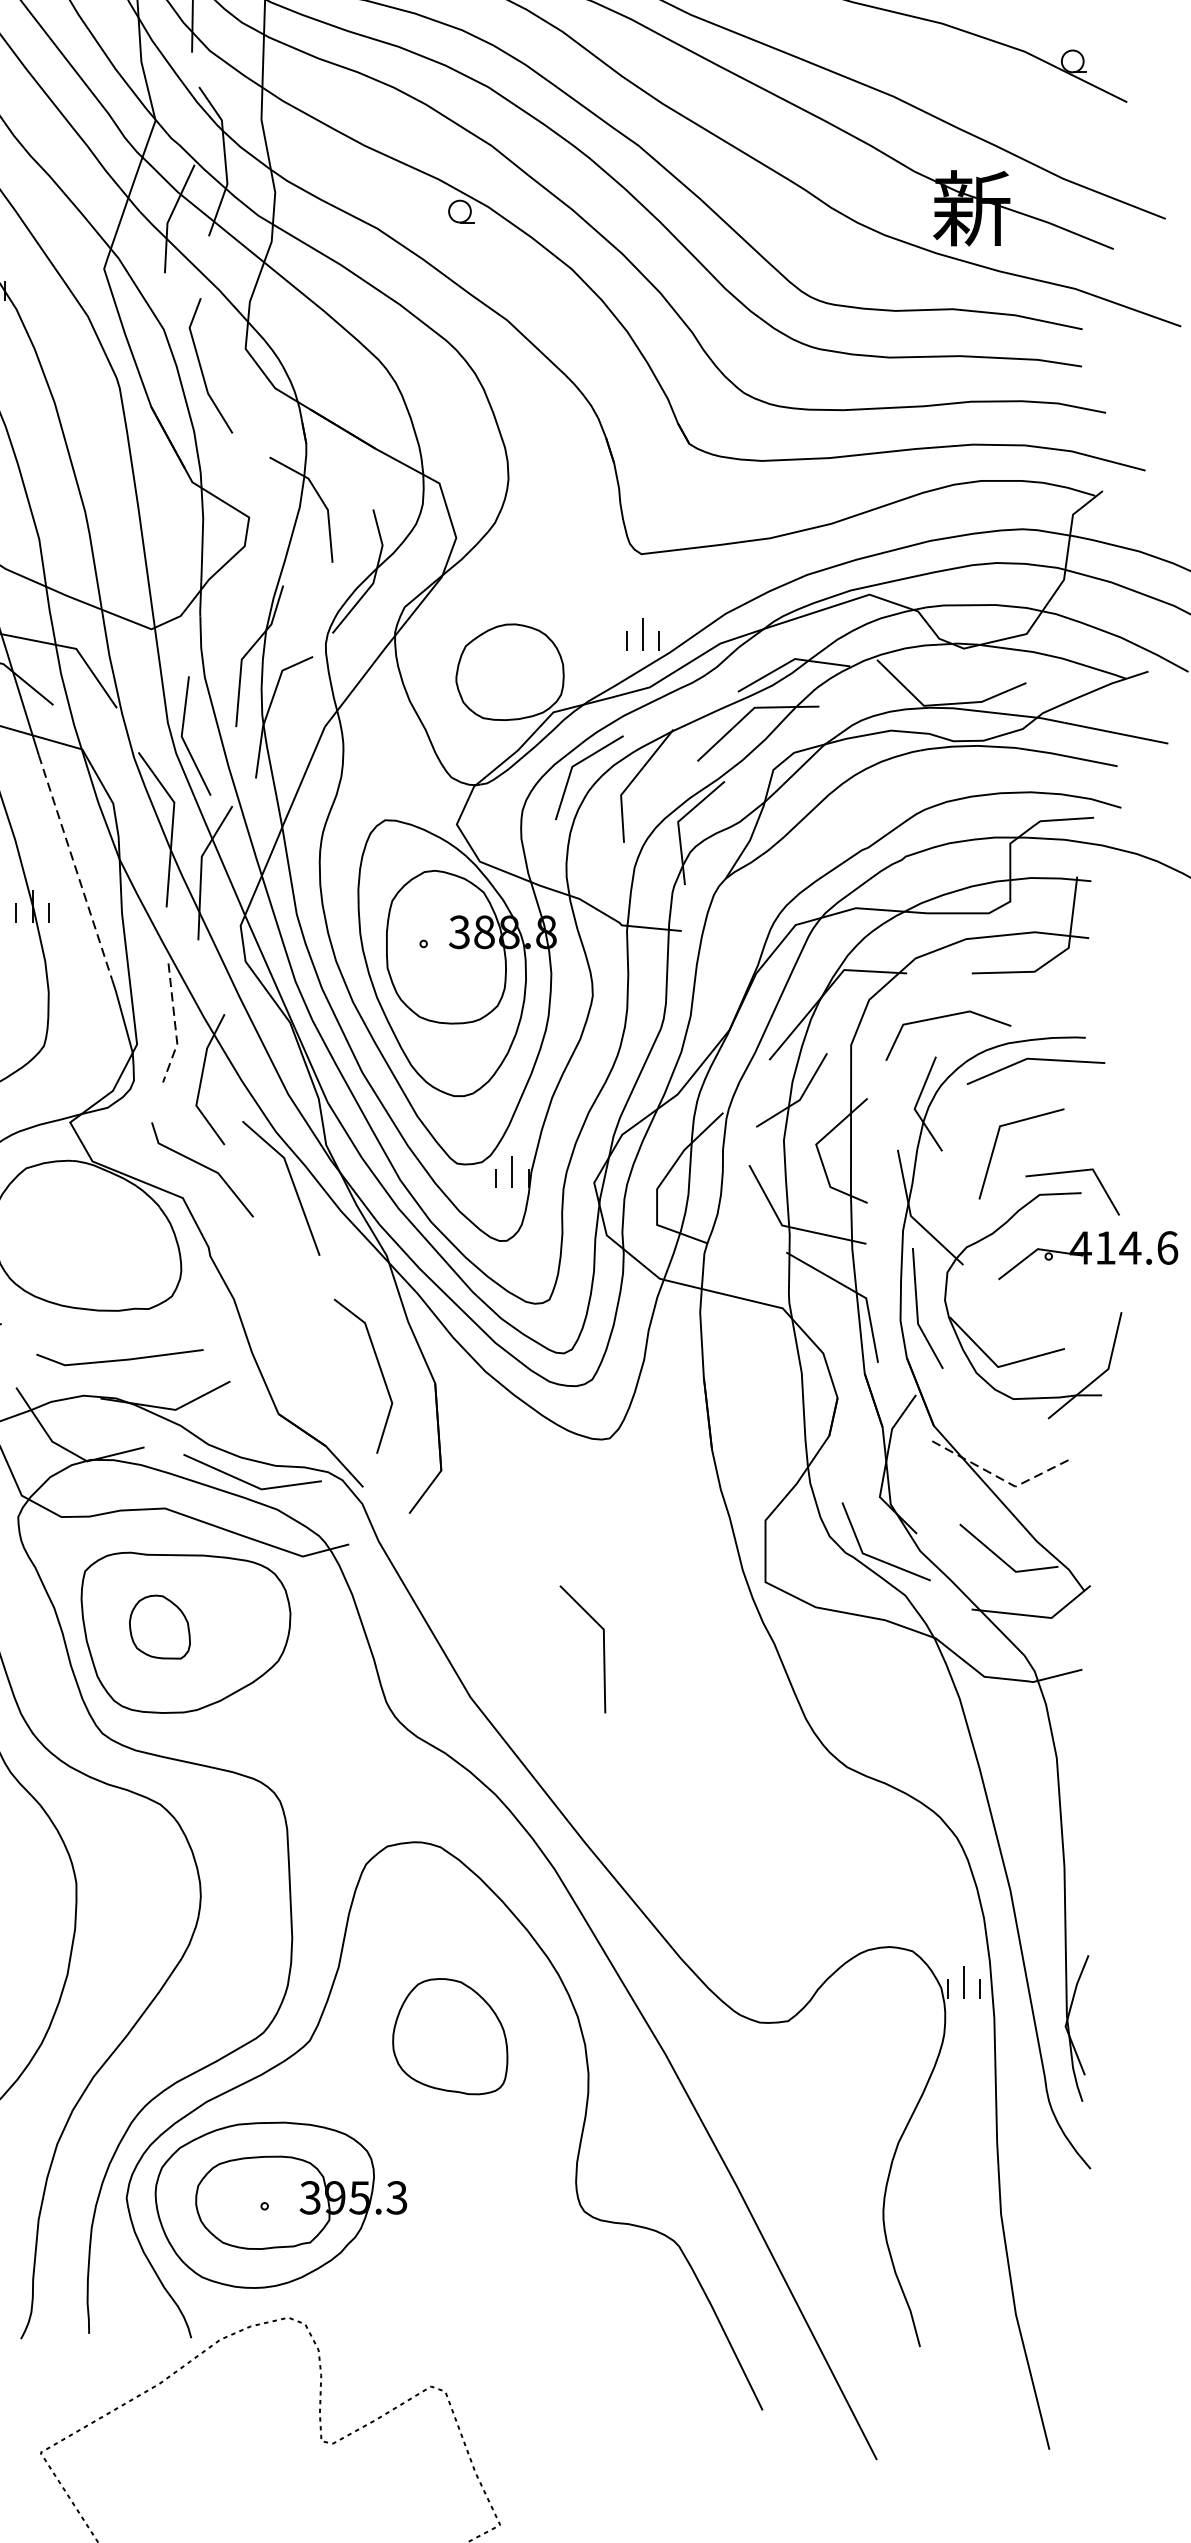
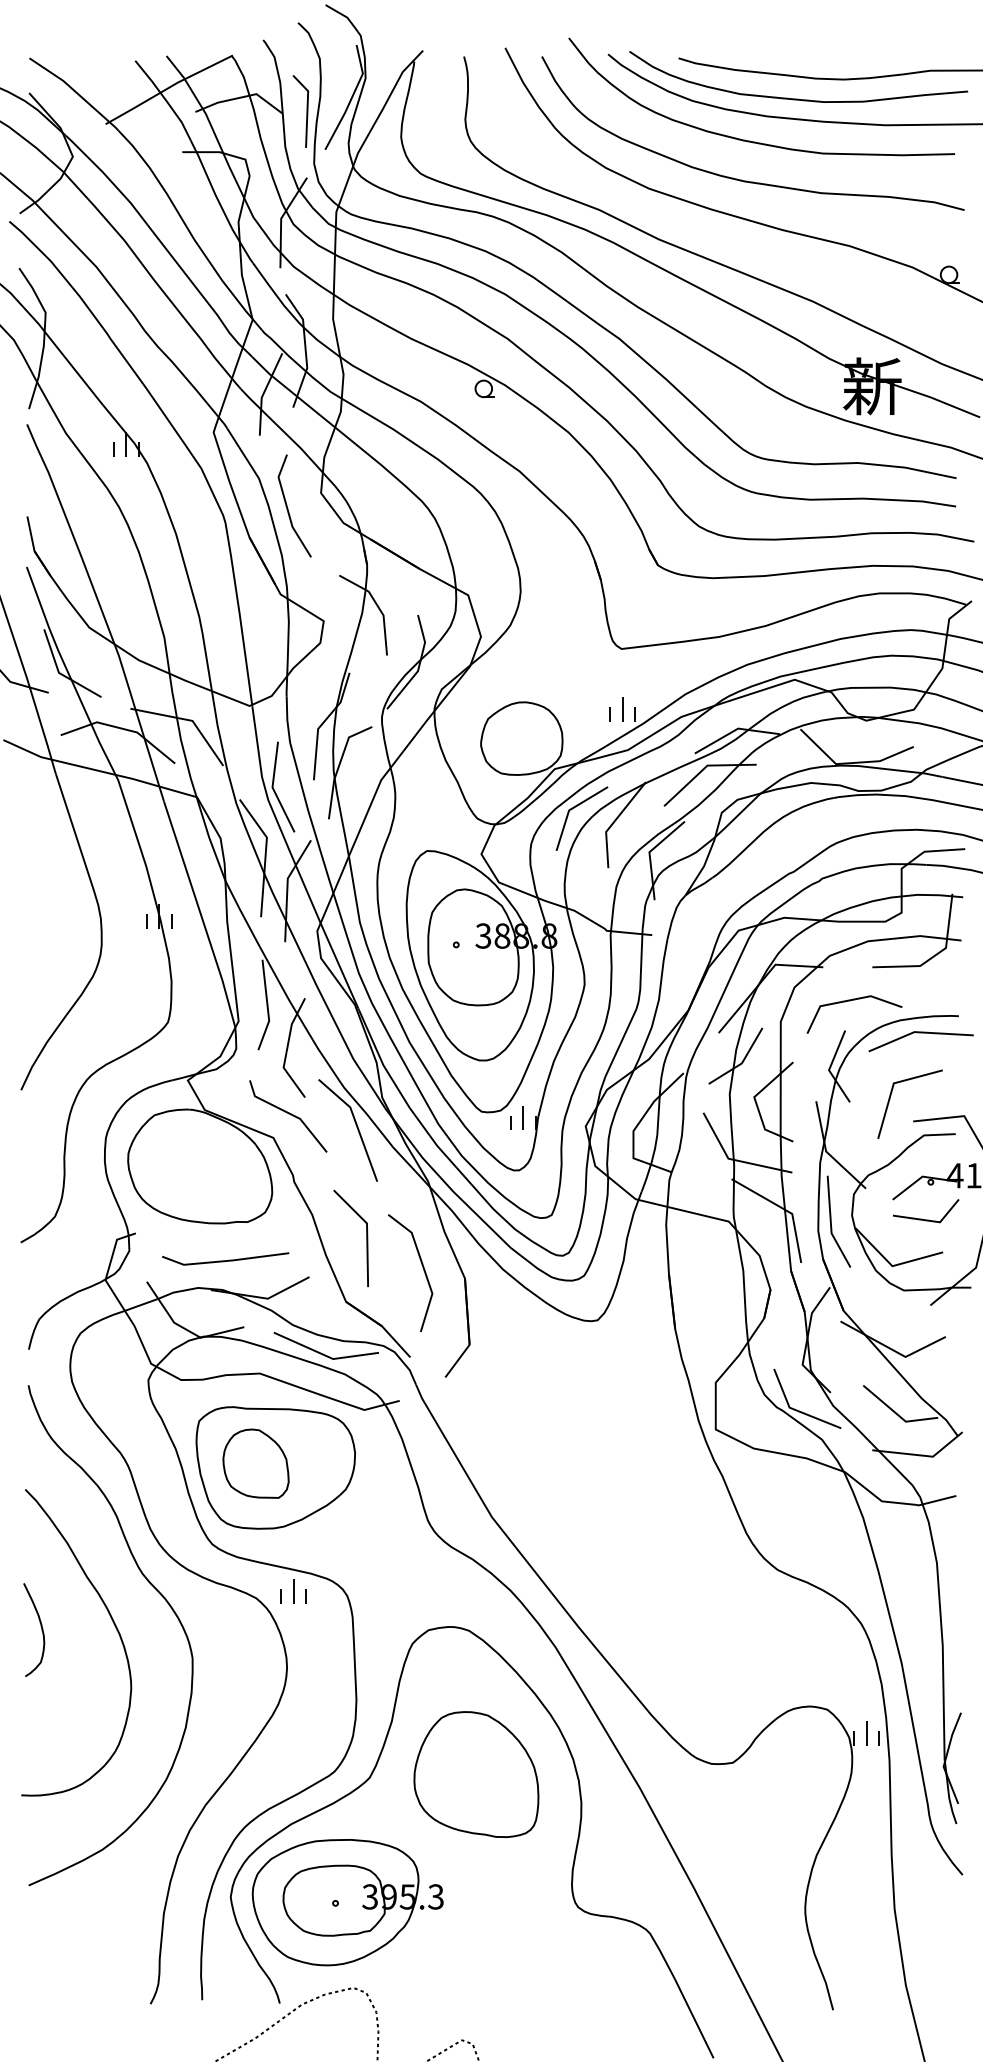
line: (74, 866) -> (191, 886), dashed -> solid
line: (175, 1026) -> (267, 1007), dashed -> solid
line: (1043, 1305) -> (926, 1219), added
line: (998, 1476) -> (892, 1349), dashed -> solid
part: (159, 1626) -> (255, 1463), size x1.43
line: (603, 1649) -> (366, 1238), moved
part: (209, 1795) -> (293, 1591), added
part: (450, 2036) -> (476, 1774), size x1.43

